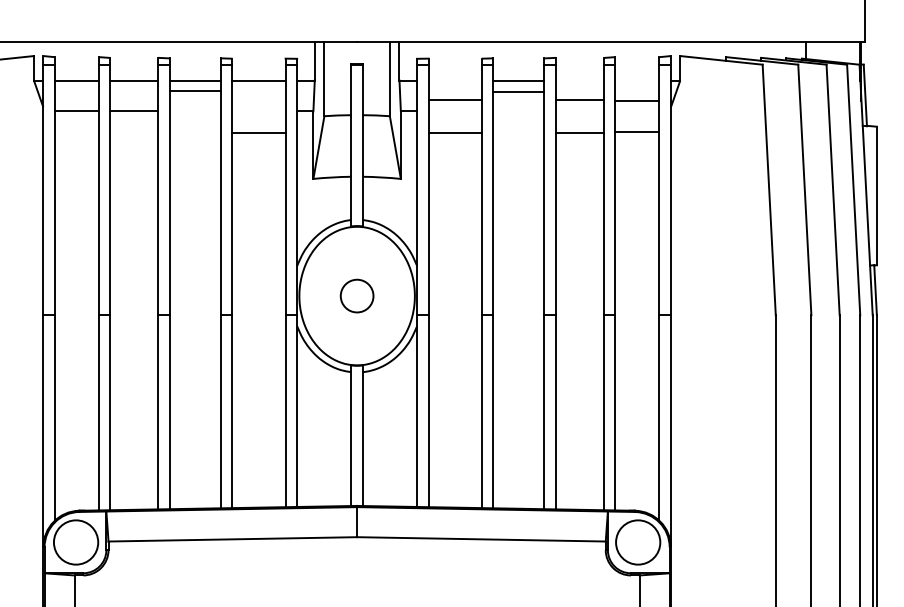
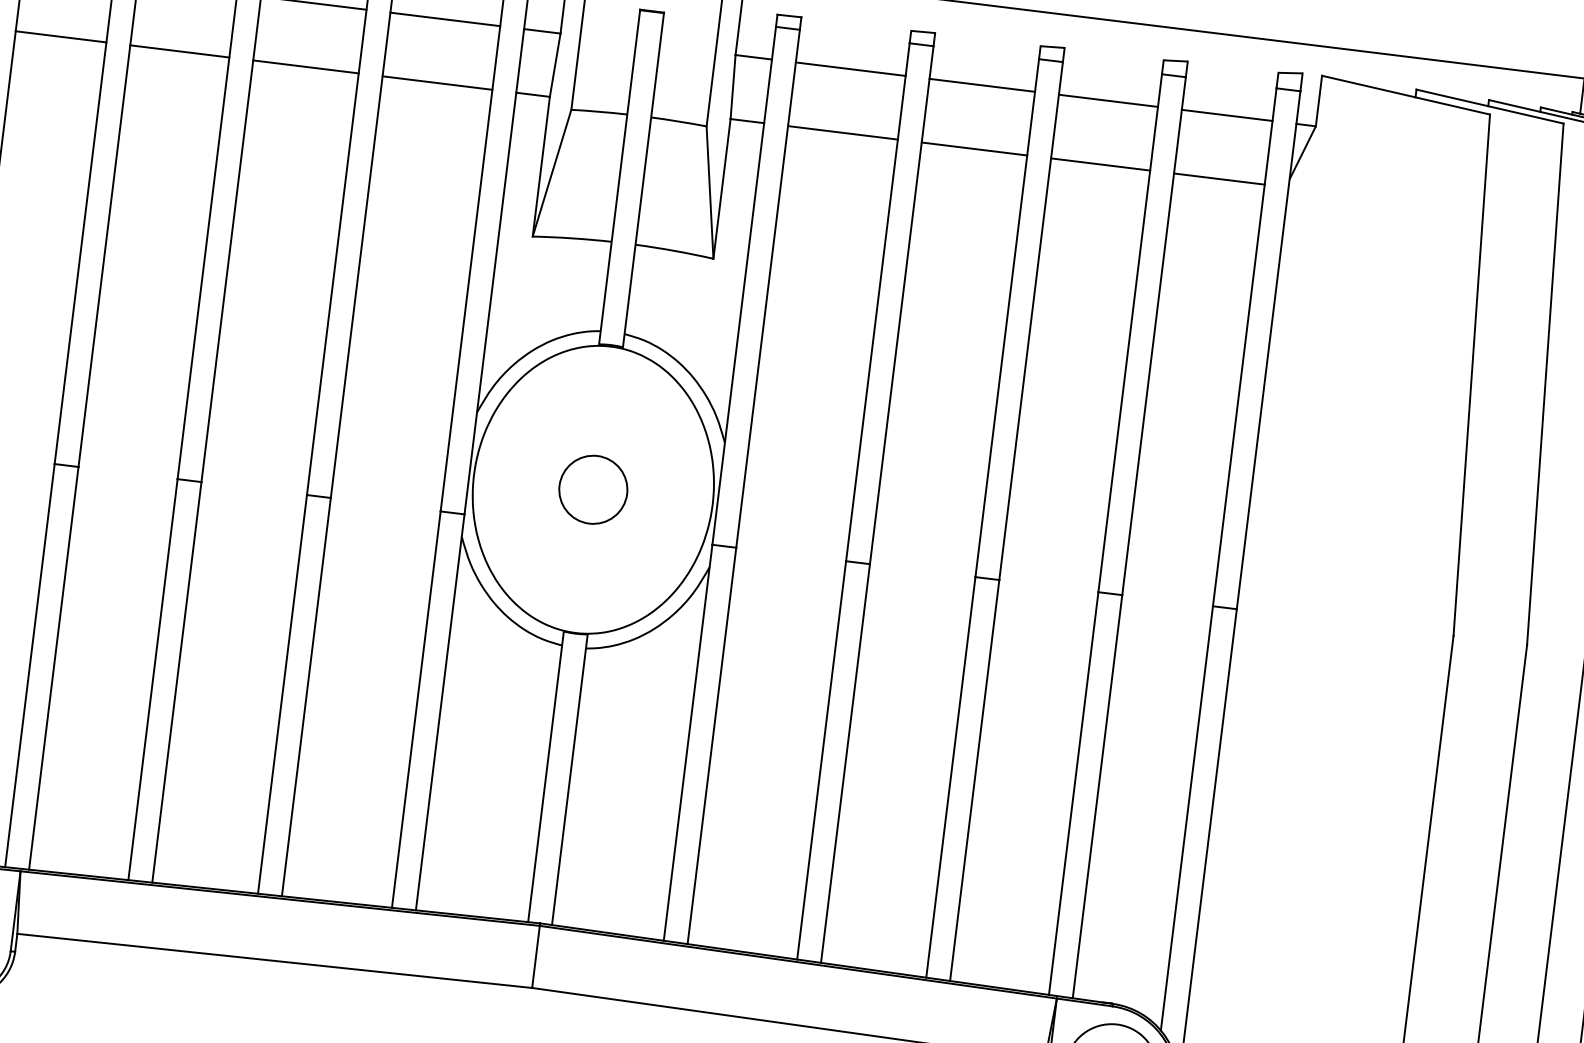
line: (194, 91) -> (304, 67), moved
line: (518, 92) -> (973, 149), moved
line: (454, 99) -> (849, 69), moved
line: (579, 99) -> (1107, 100), moved
line: (637, 100) -> (1227, 115), moved
line: (637, 132) -> (1219, 179), moved
line: (258, 133) -> (436, 83), moved
line: (454, 133) -> (841, 133), moved
line: (579, 133) -> (1099, 164), moved

